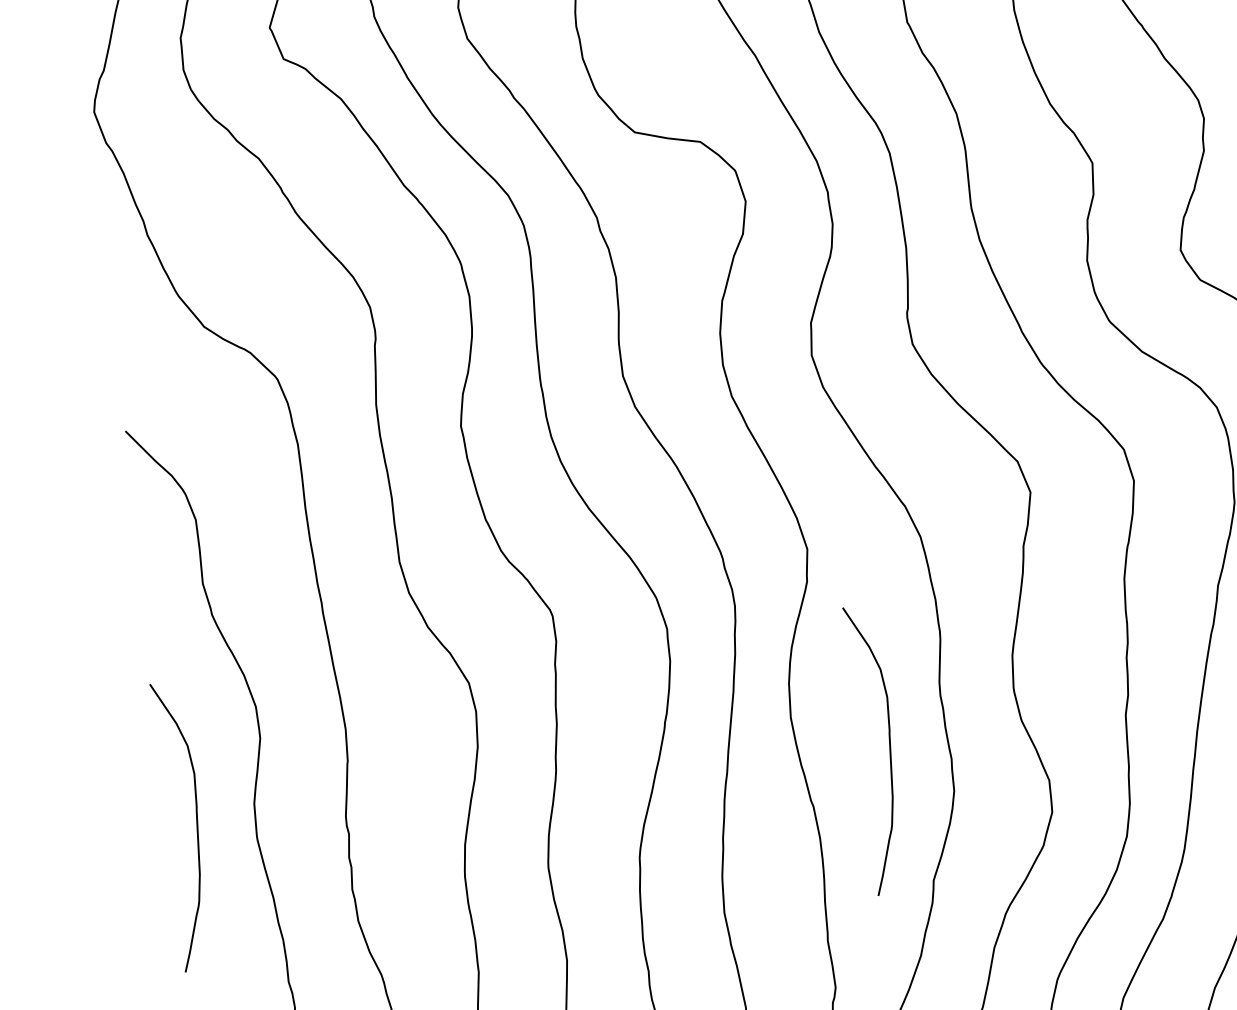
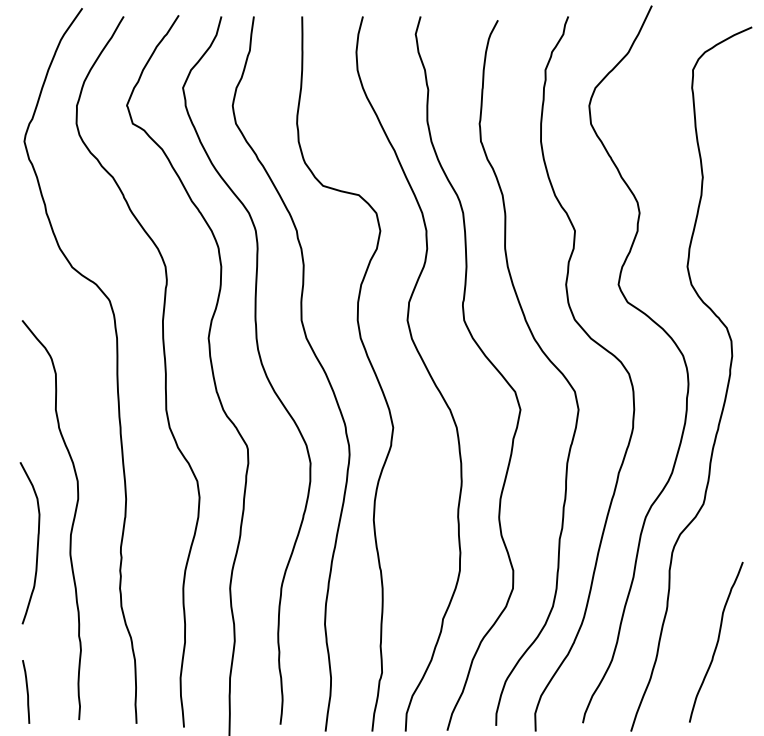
curve: (889, 749) -> (426, 543), removed

